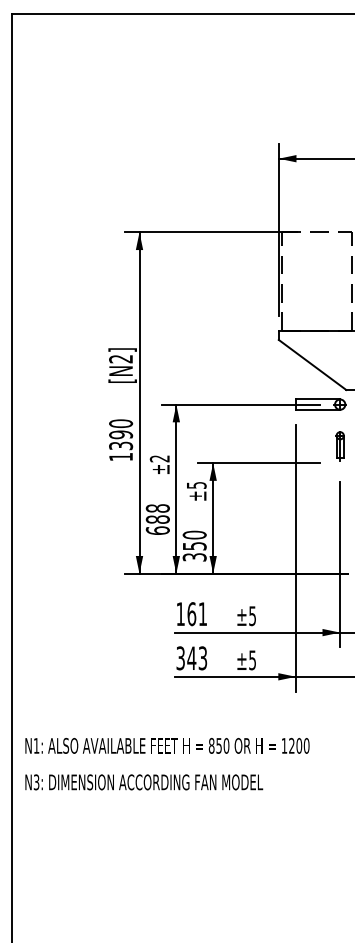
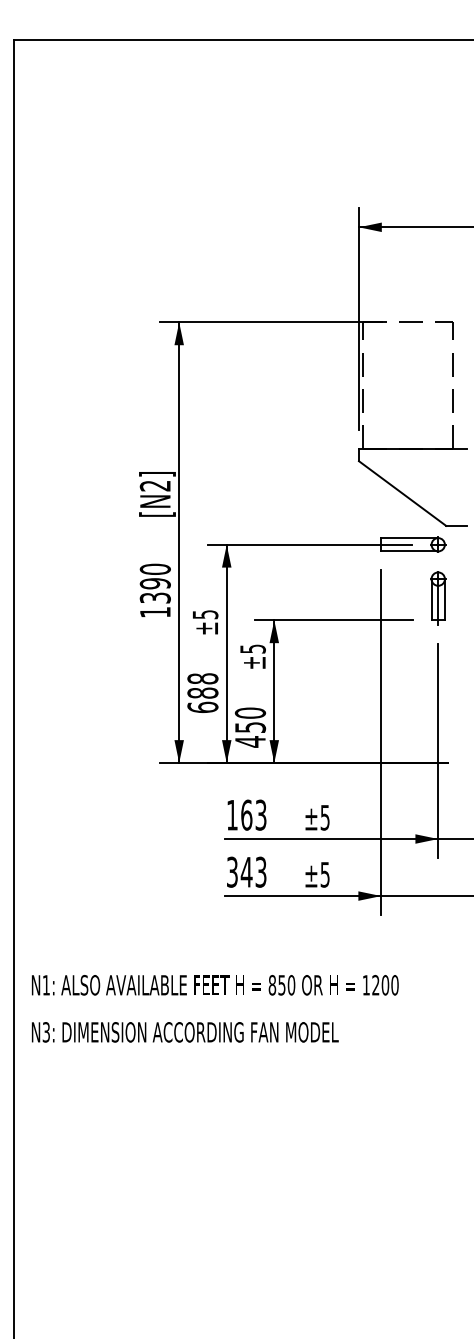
part: (340, 446) -> (438, 598), size x1.43
text: (159, 458) -> (205, 614), ±2 -> ±5
text: (194, 557) -> (250, 741), 350 -> 450
text: (202, 613) -> (260, 814), 161 -> 163

